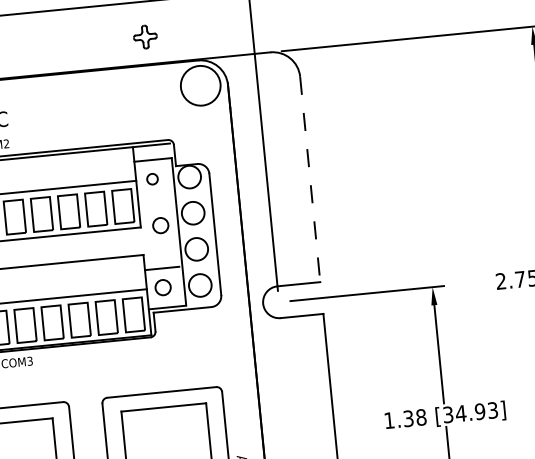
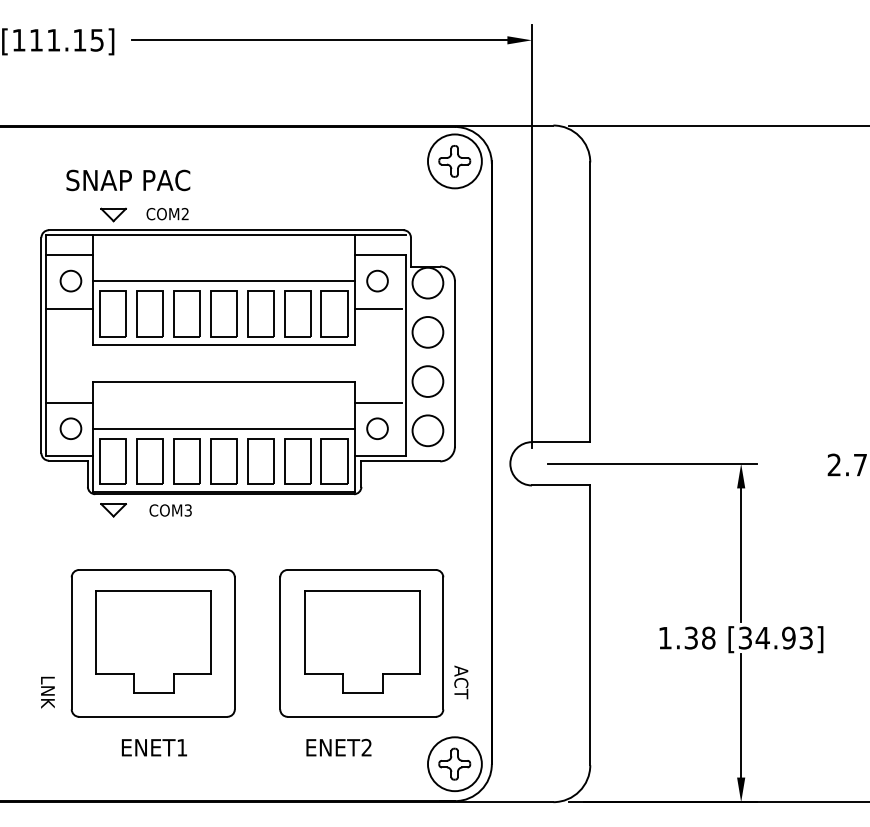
part: (145, 37) -> (454, 161), moved
circle: (152, 178) -> (377, 280), size x1.43
line: (310, 179) -> (590, 302), dashed -> solid
line: (155, 199) -> (378, 308), added
circle: (160, 225) -> (382, 344), removed

